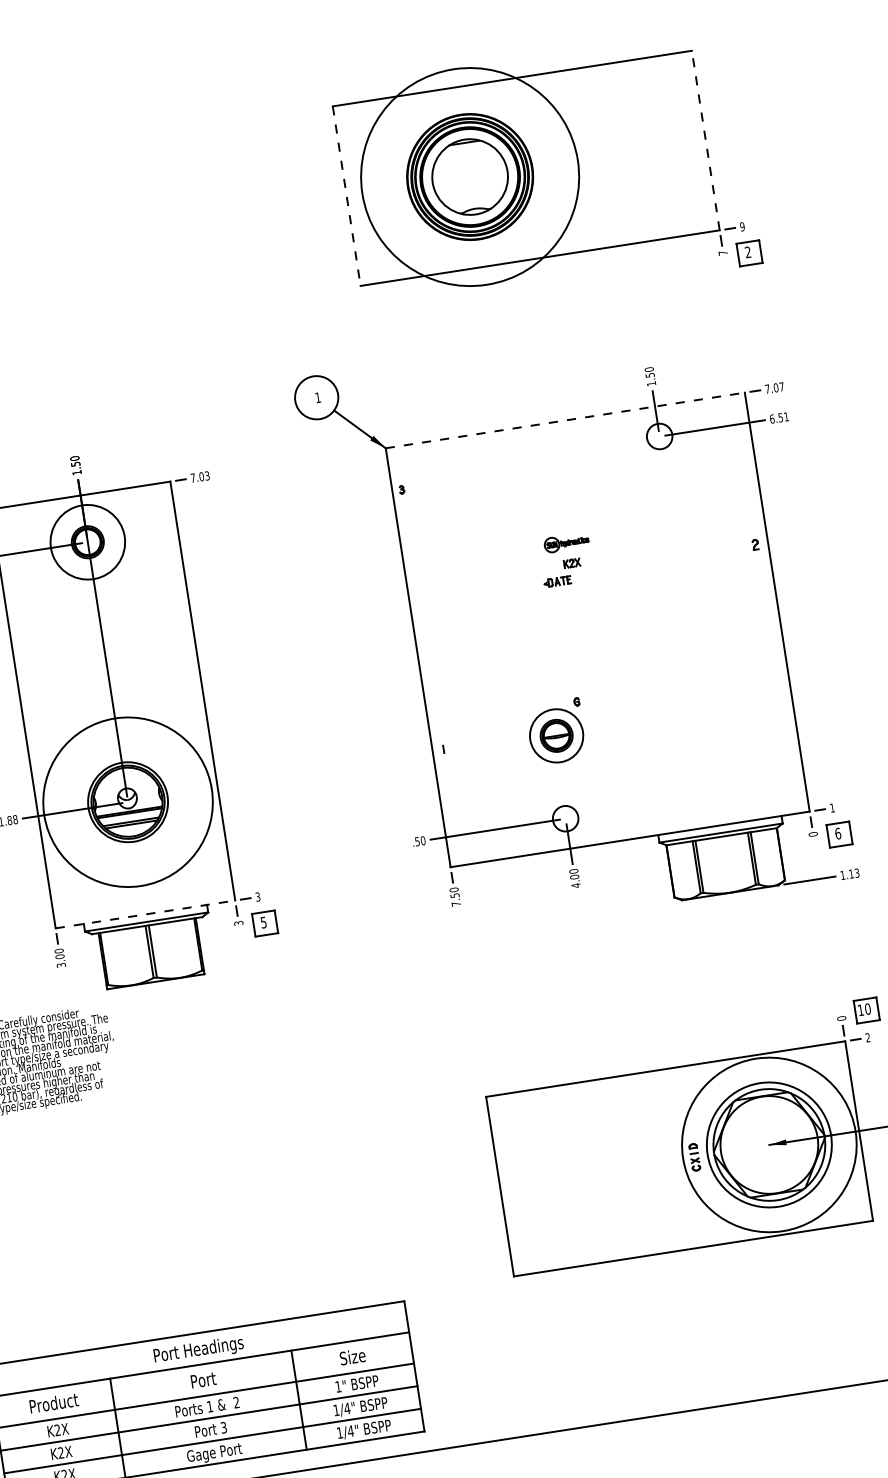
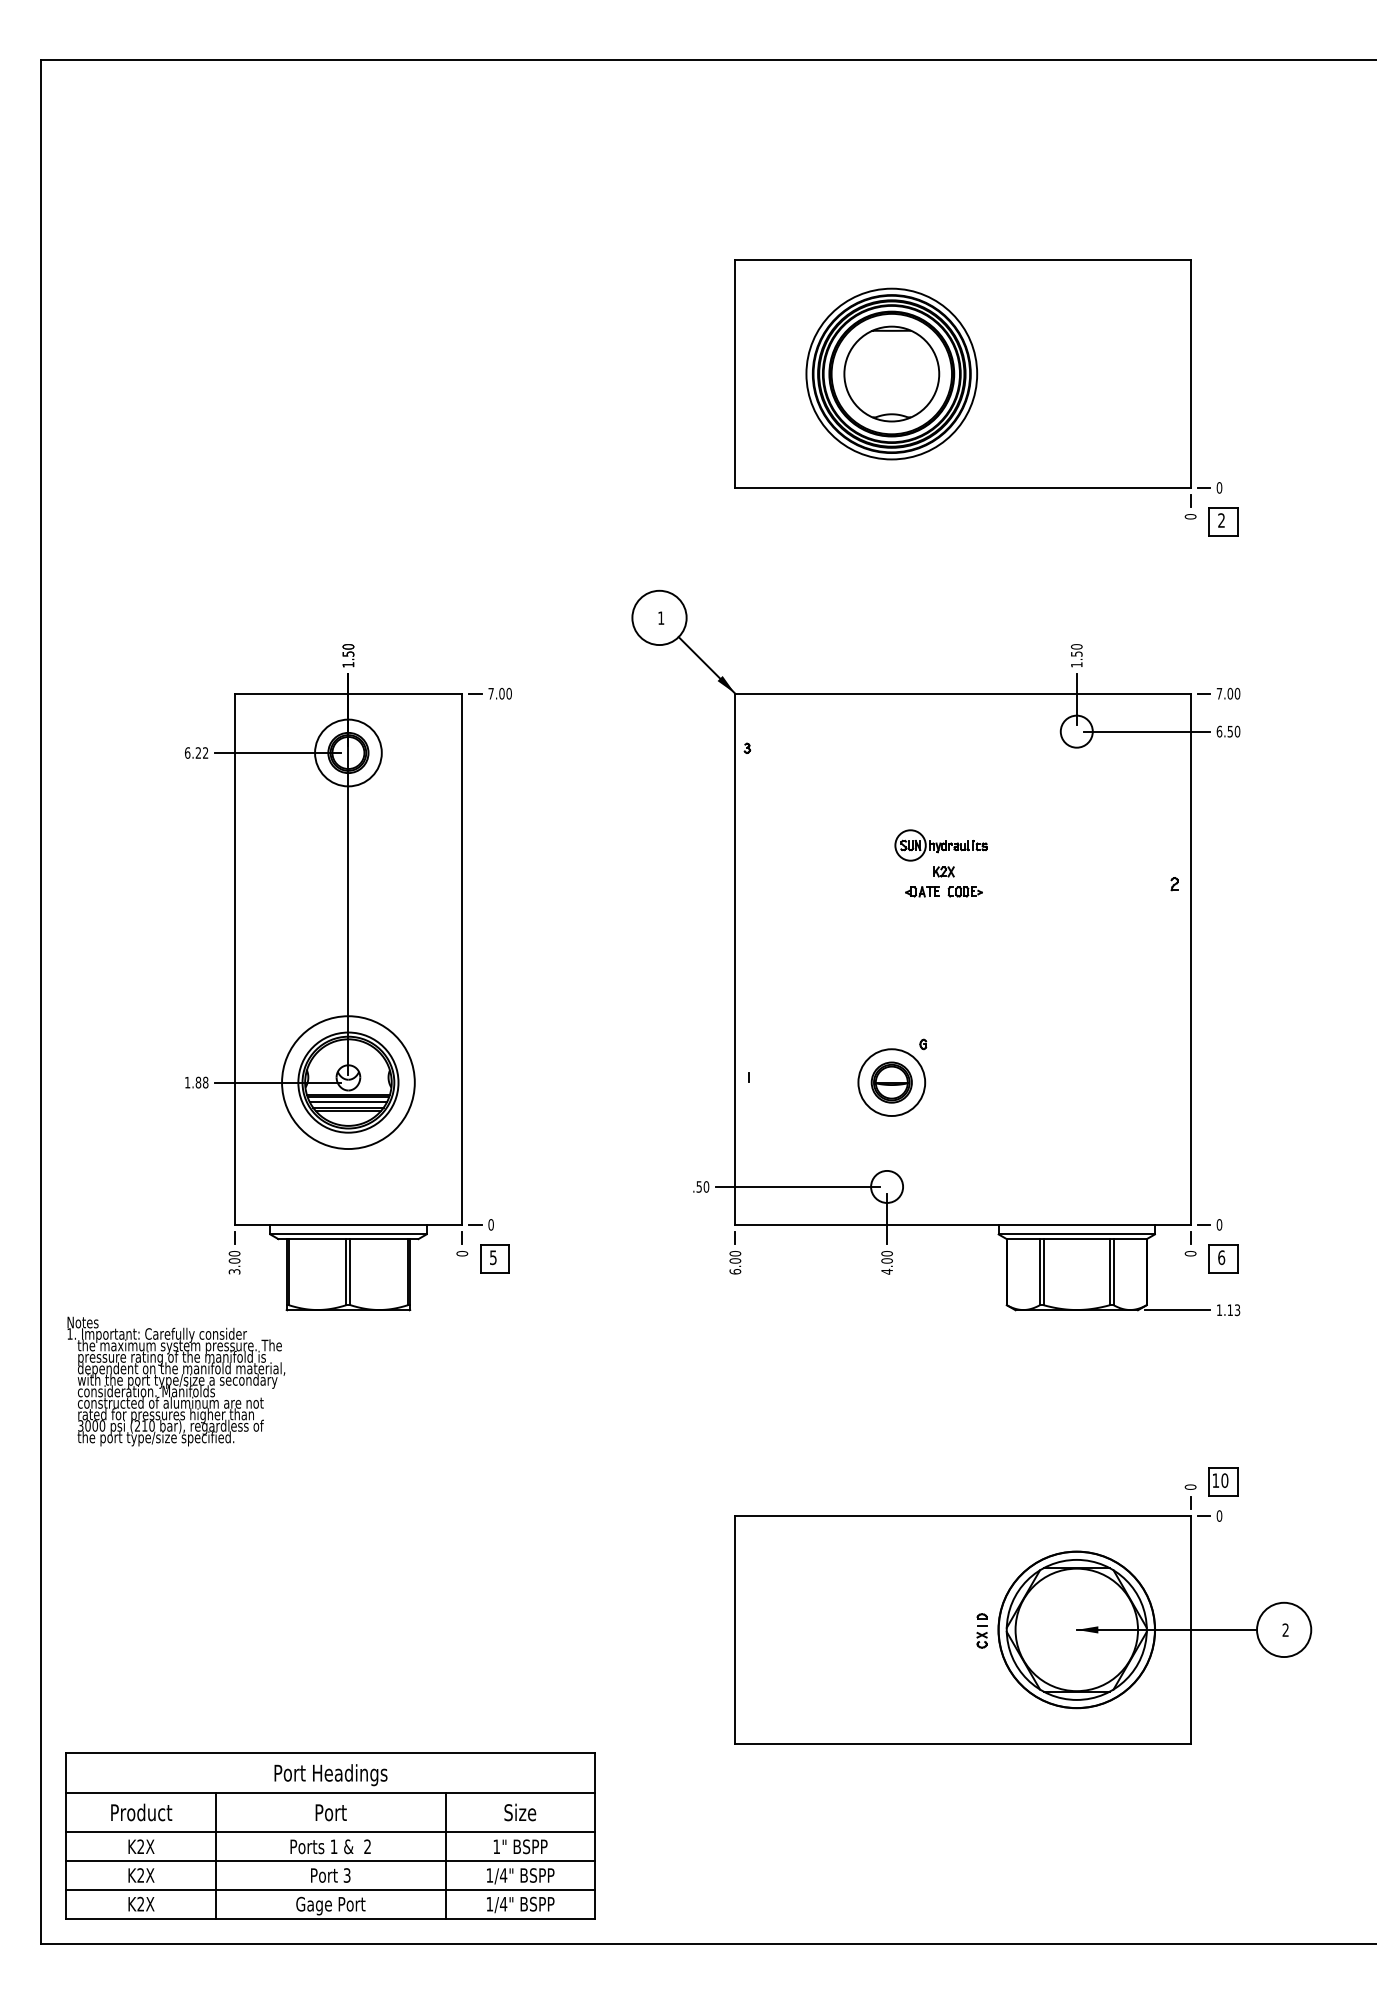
line: (705, 140) -> (1190, 374), dashed -> solid
circle: (469, 176) -> (891, 373), size x0.62
line: (346, 196) -> (735, 374), dashed -> solid
text: (742, 226) -> (1219, 487), 9 -> 0
text: (723, 252) -> (1190, 516), 7 -> 0
text: (781, 386) -> (1237, 693), 7.07 -> 7.00
text: (786, 416) -> (1237, 731), 6.51 -> 6.50
line: (564, 420) -> (962, 693), dashed -> solid
text: (206, 475) -> (508, 693), 7.03 -> 7.00
circle: (87, 541) -> (348, 752), size x0.71
part: (566, 542) -> (940, 845), size x1.67
part: (590, 576) -> (964, 891), added
circle: (128, 802) -> (348, 1082), size x0.62
text: (832, 807) -> (1219, 1224), 1 -> 0
line: (130, 817) -> (348, 1101), added
text: (257, 896) -> (490, 1224), 3 -> 0
text: (455, 900) -> (735, 1266), 7.50 -> 6.00
line: (145, 914) -> (348, 1224), dashed -> solid
text: (238, 923) -> (462, 1253), 3 -> 0
text: (867, 1037) -> (1219, 1515), 2 -> 0
circle: (769, 1144) -> (1076, 1629), size x0.71

